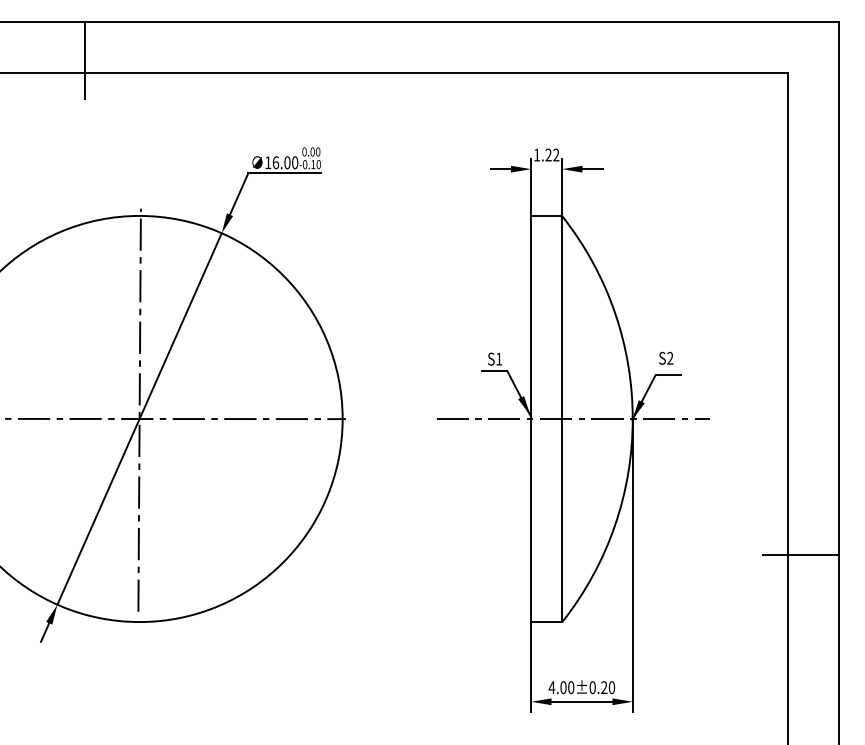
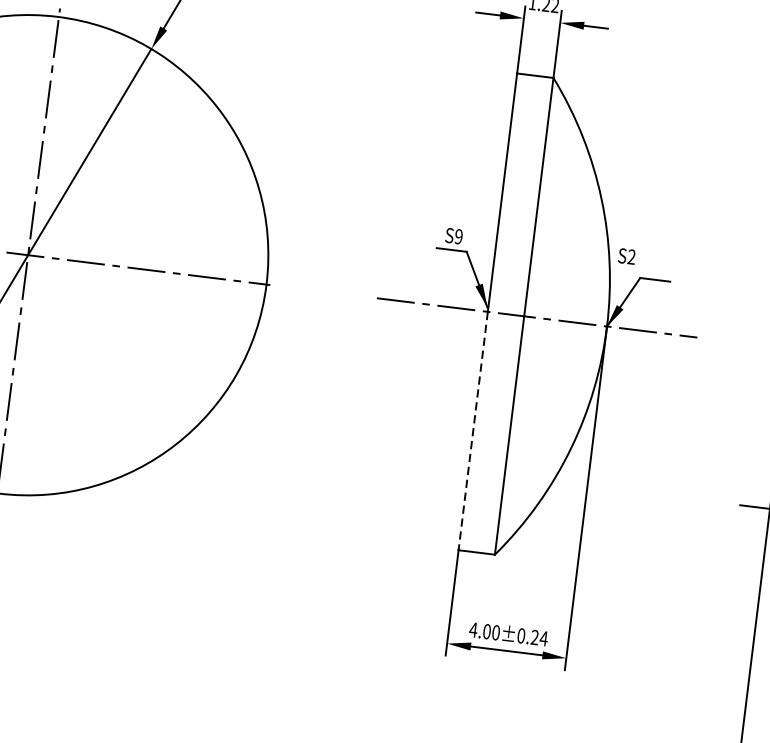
text: (666, 357) -> (627, 255), moved
text: (499, 358) -> (459, 236), S1 -> S9
line: (531, 520) -> (473, 430), solid -> dashed
text: (611, 687) -> (543, 638), 4.00±0.20 -> 4.00±0.24

